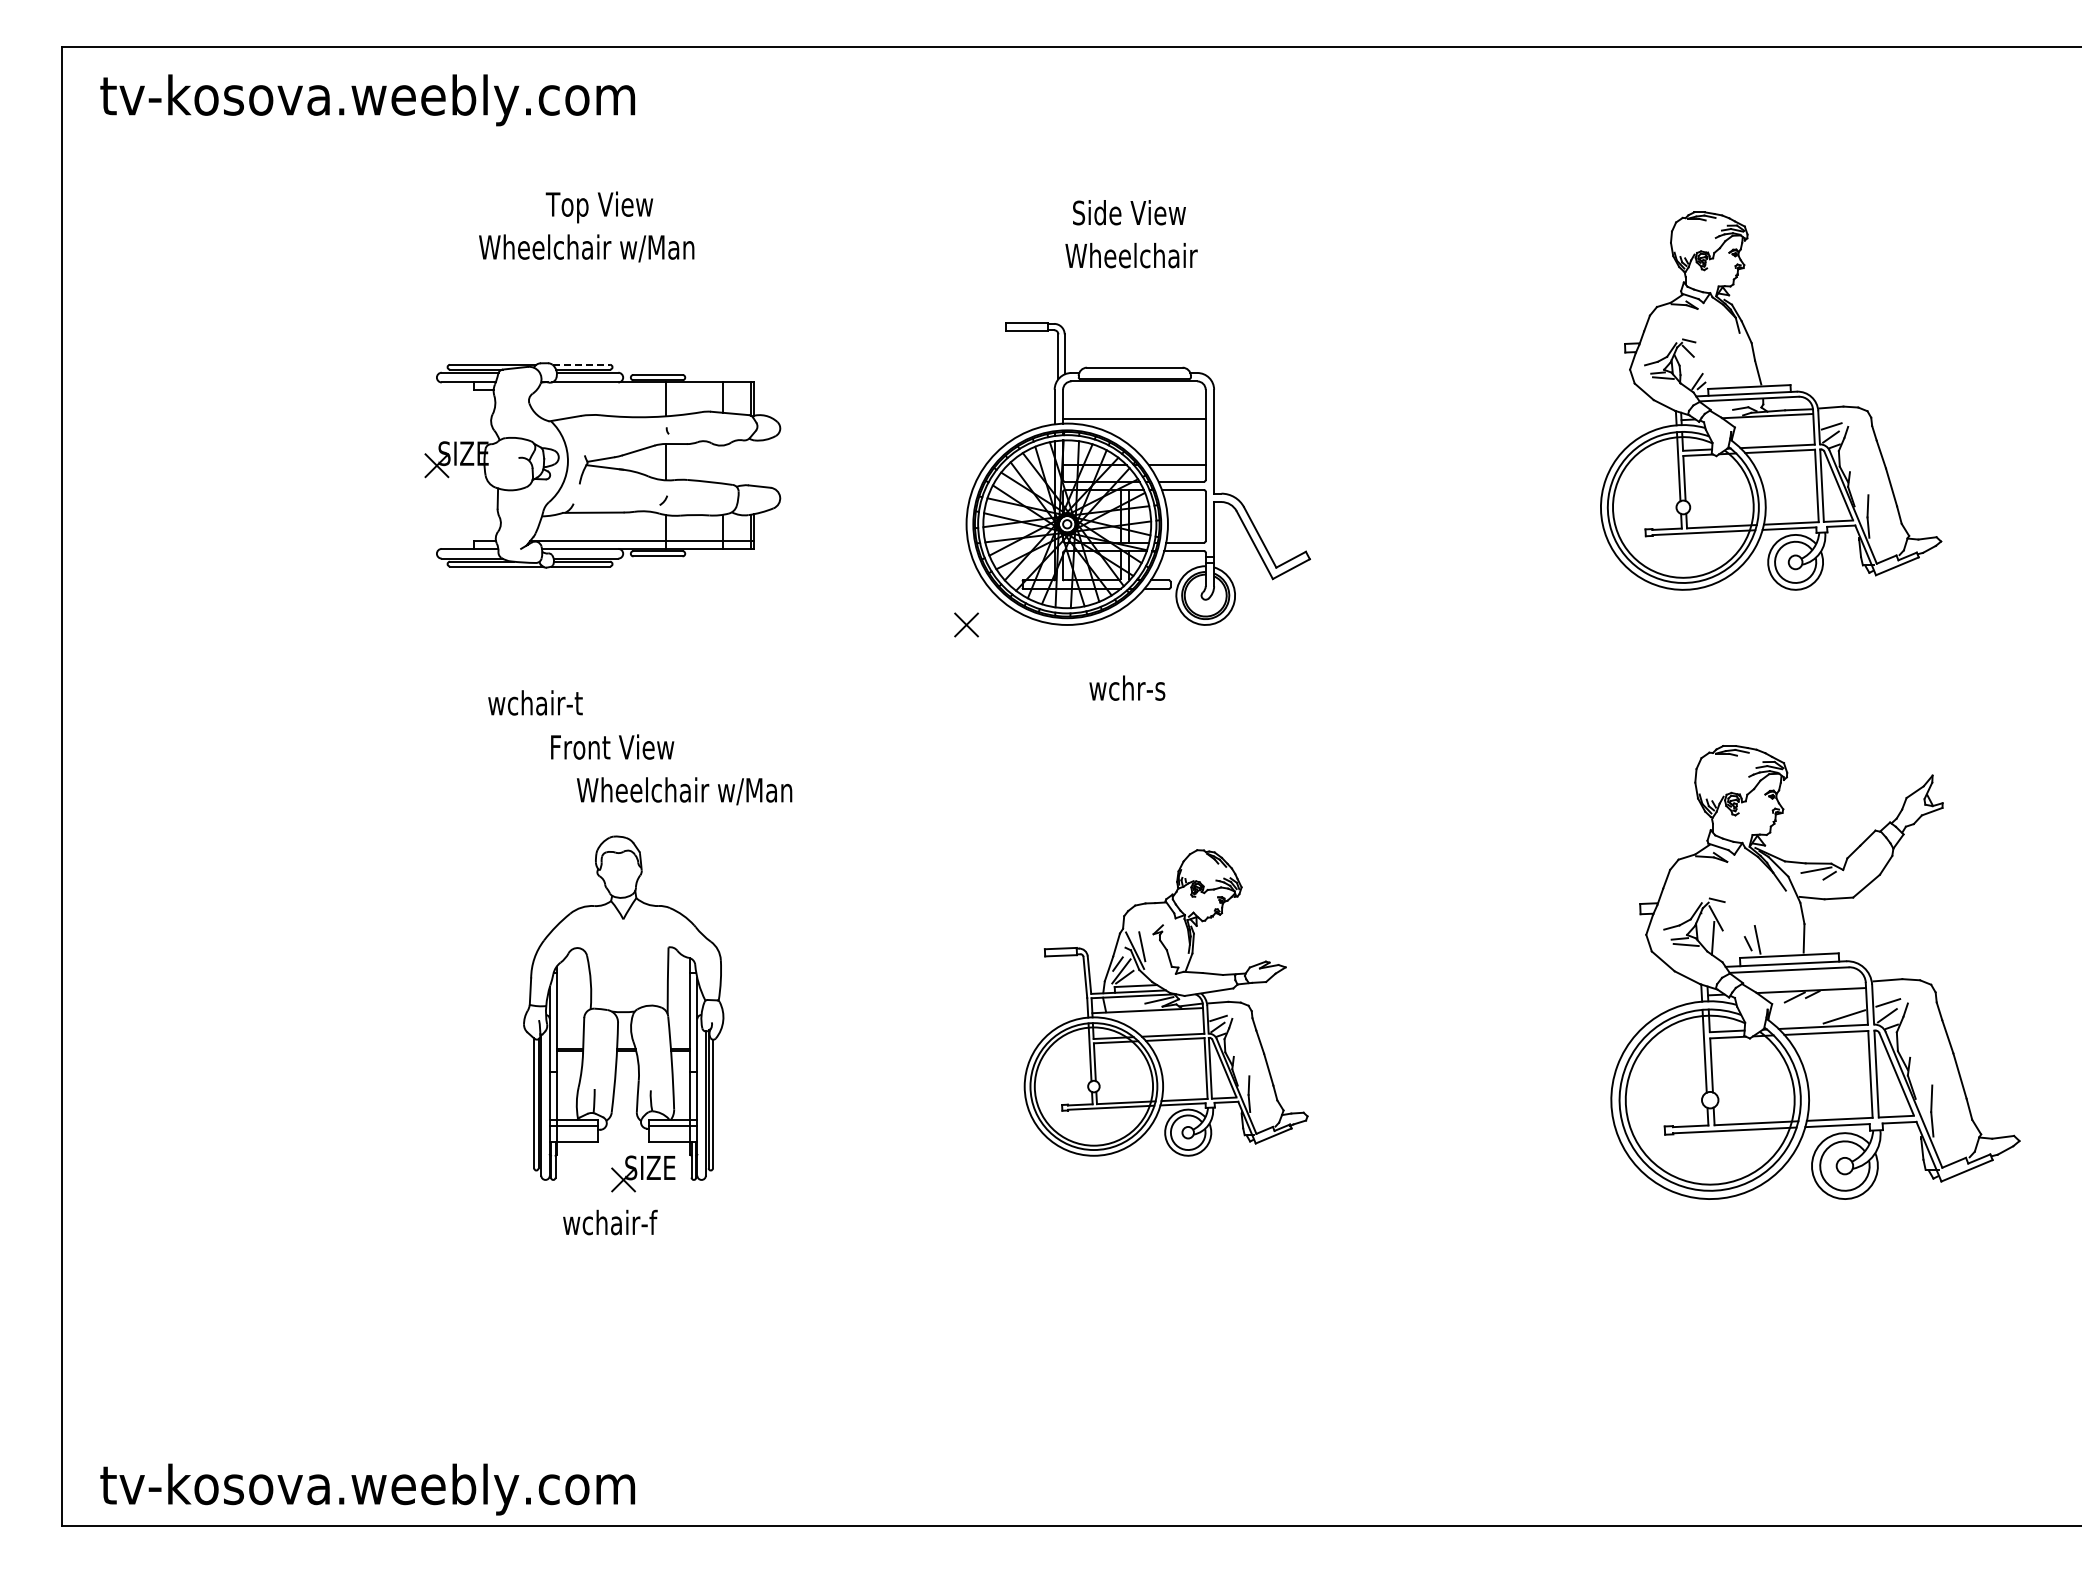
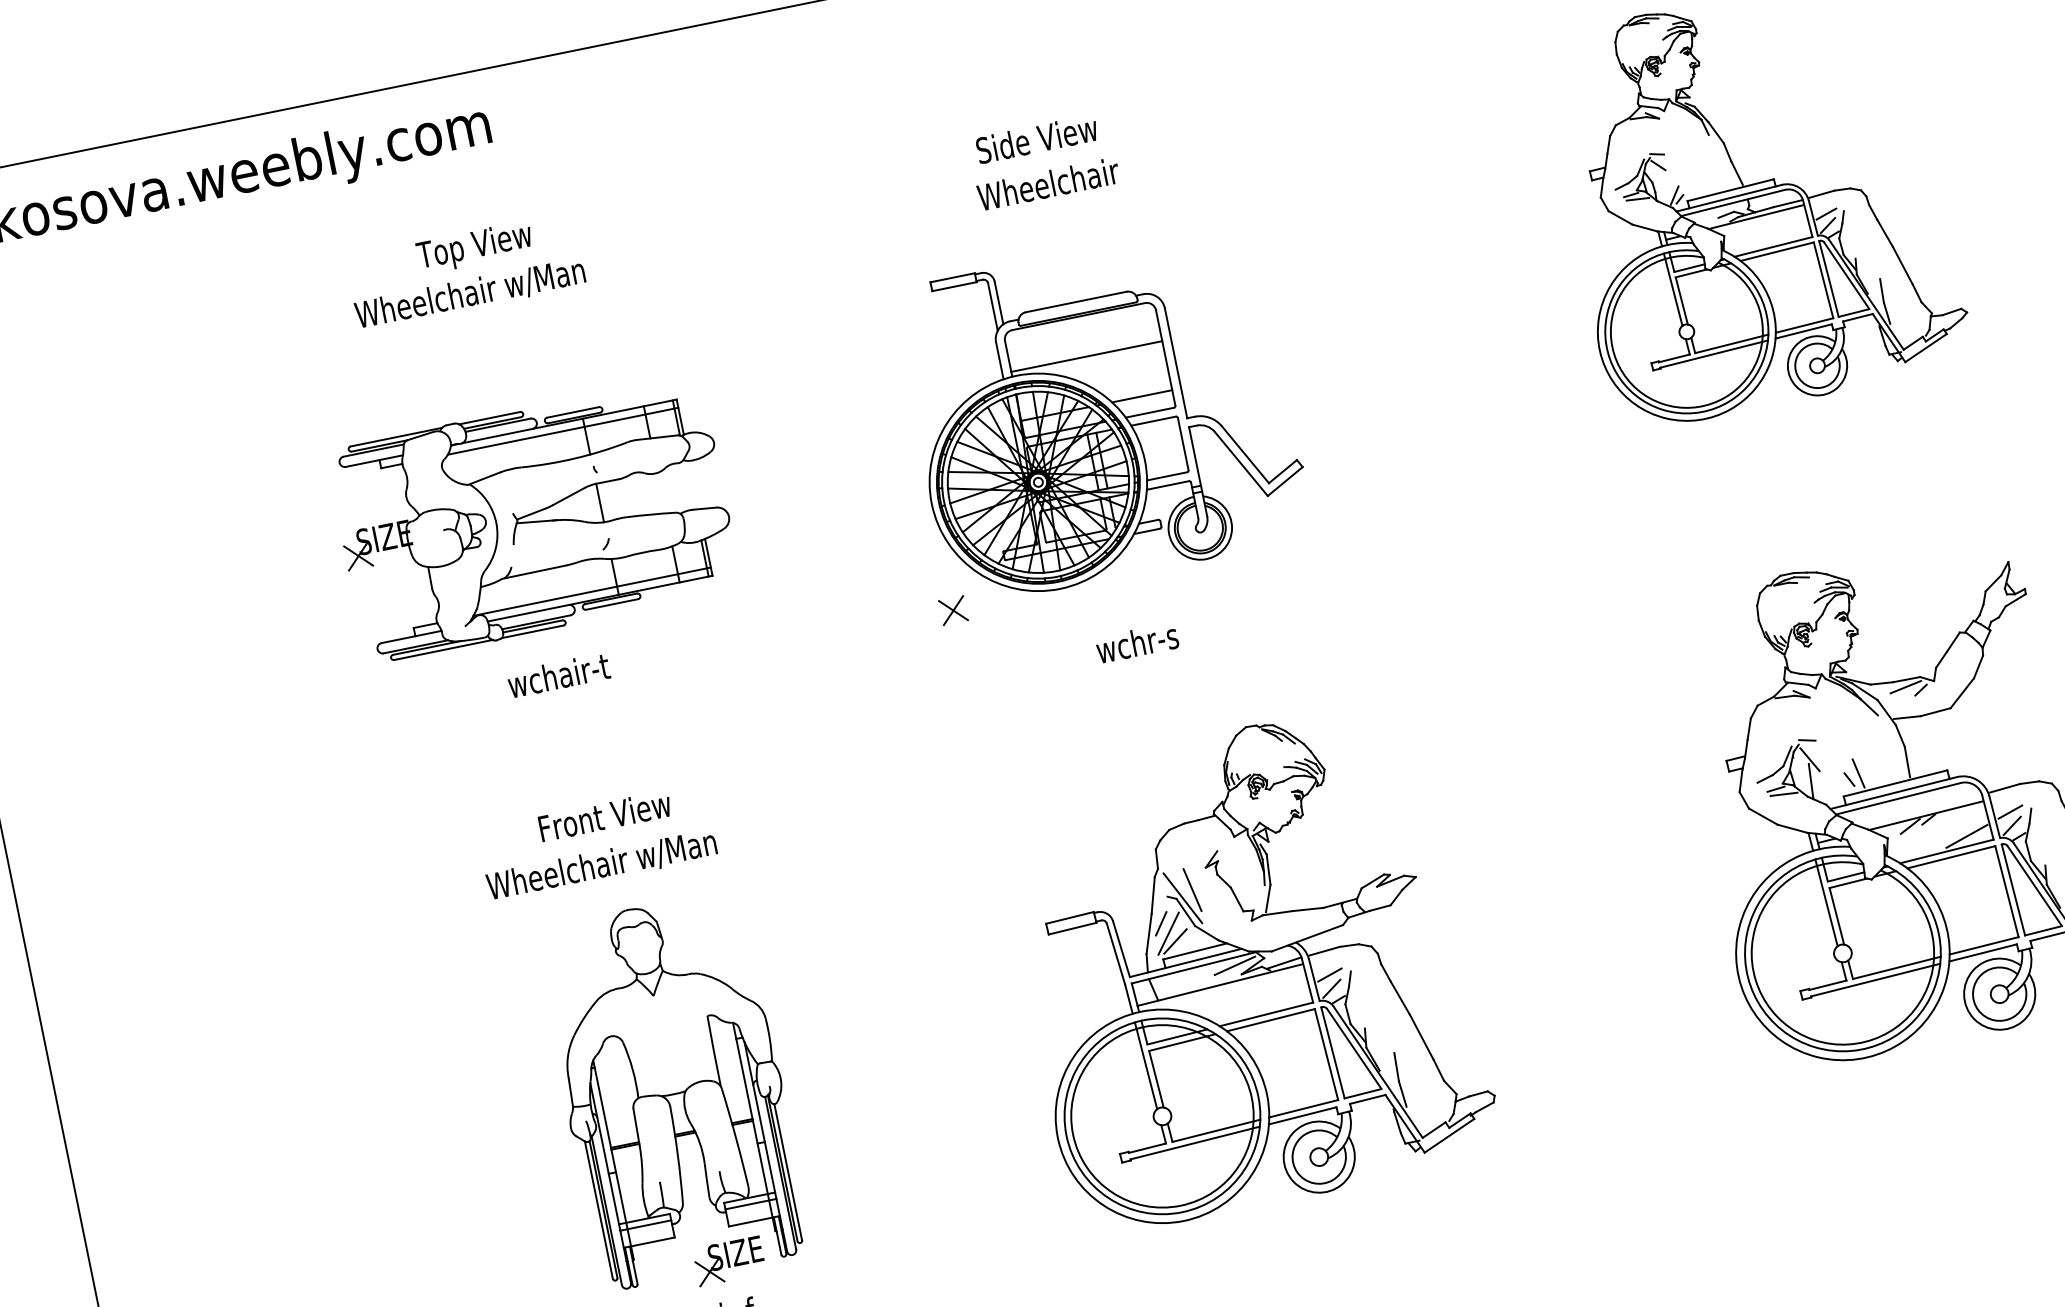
line: (581, 364) -> (489, 417), dashed -> solid
line: (645, 390) -> (563, 431), added
text: (535, 702) -> (558, 674), moved
text: (684, 791) -> (601, 865), moved
part: (1166, 1002) -> (1246, 967), size x1.43

